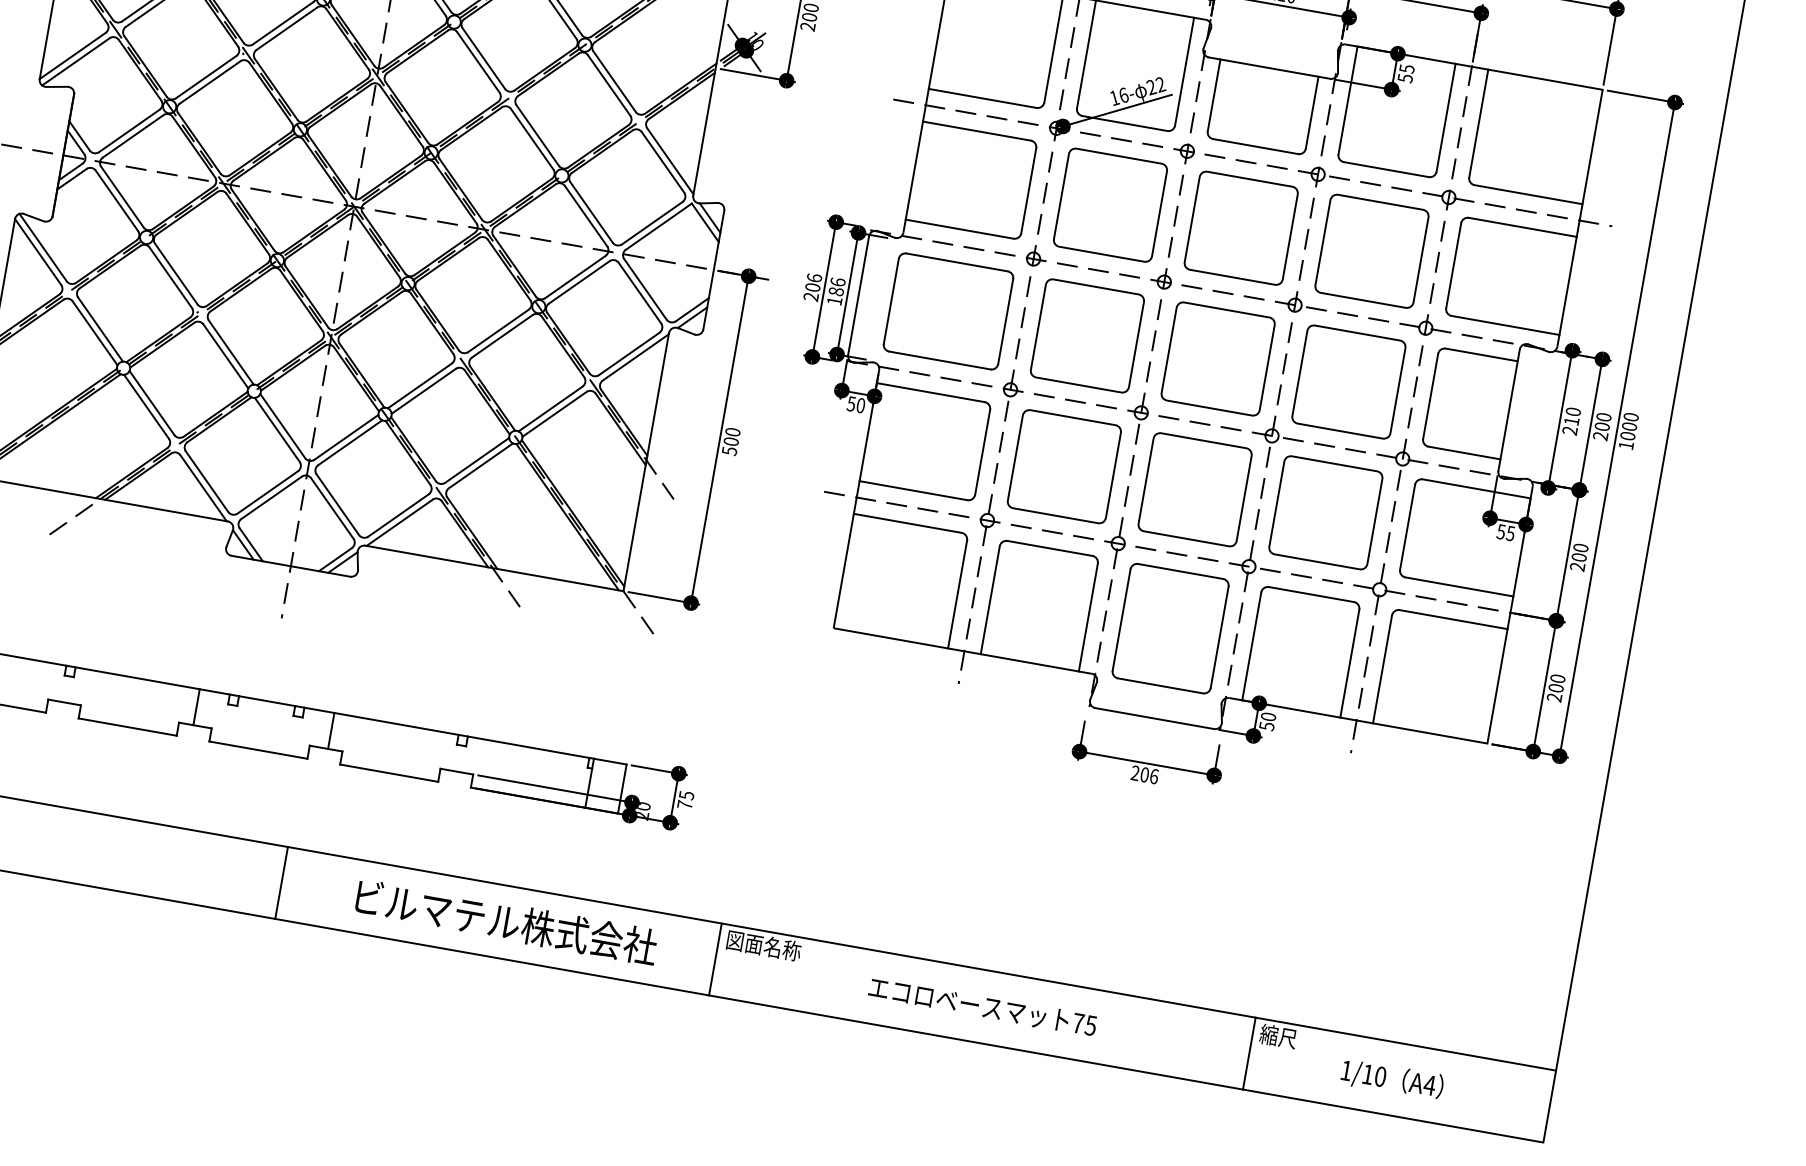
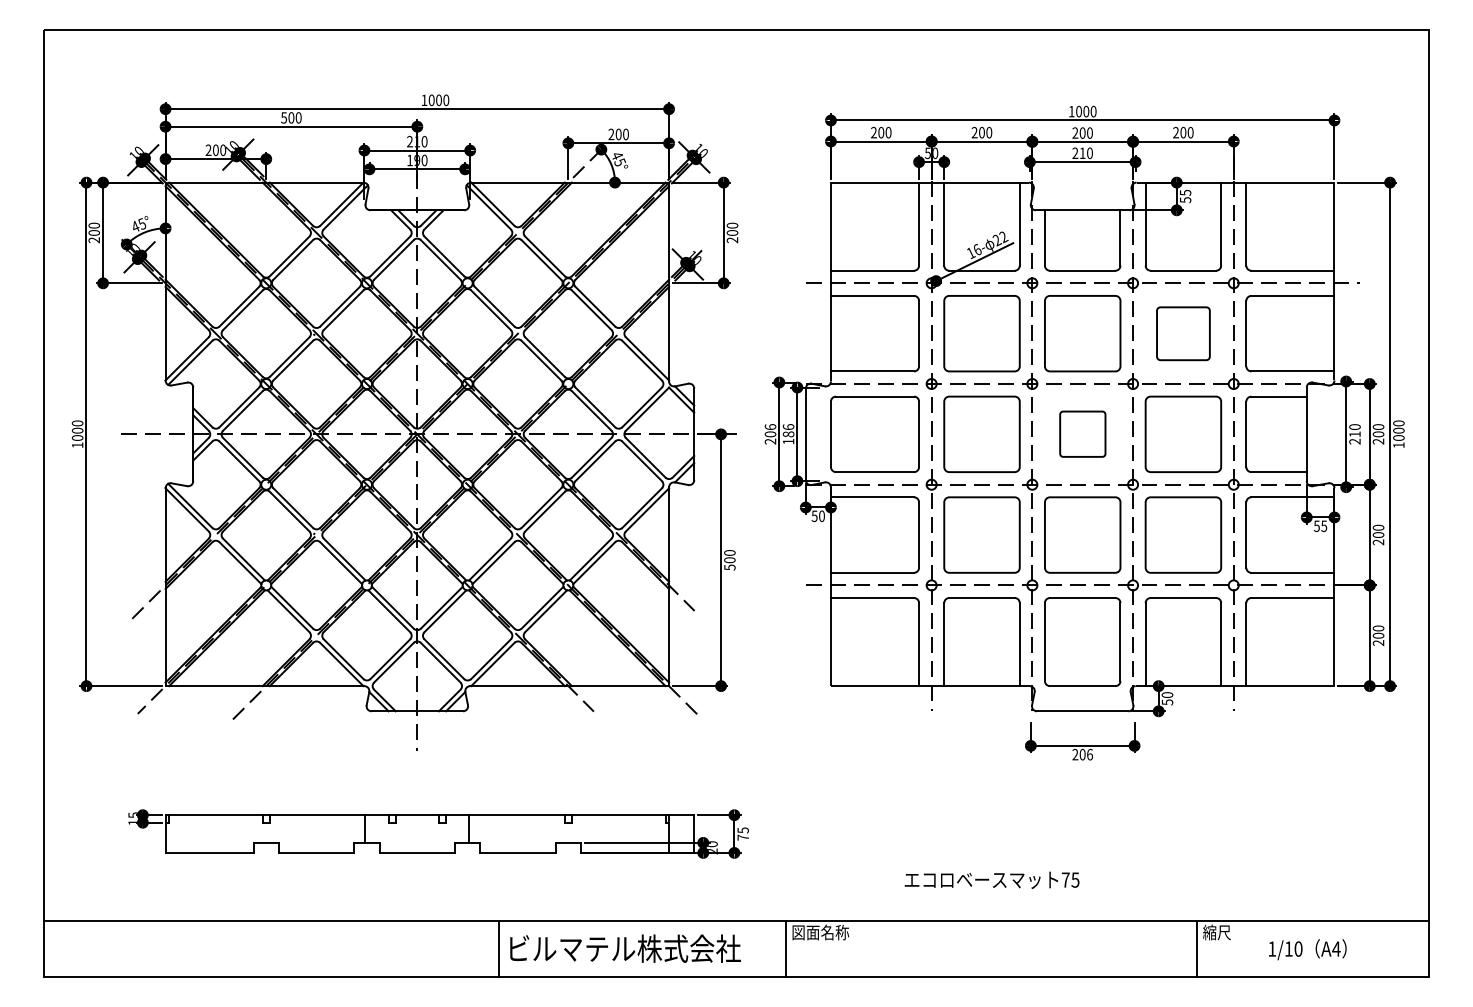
part: (1372, 251) -> (1183, 333), size x0.7
part: (1218, 357) -> (1082, 433), size x0.6
line: (282, 882) -> (499, 948), moved
text: (982, 1005) -> (991, 879), moved

